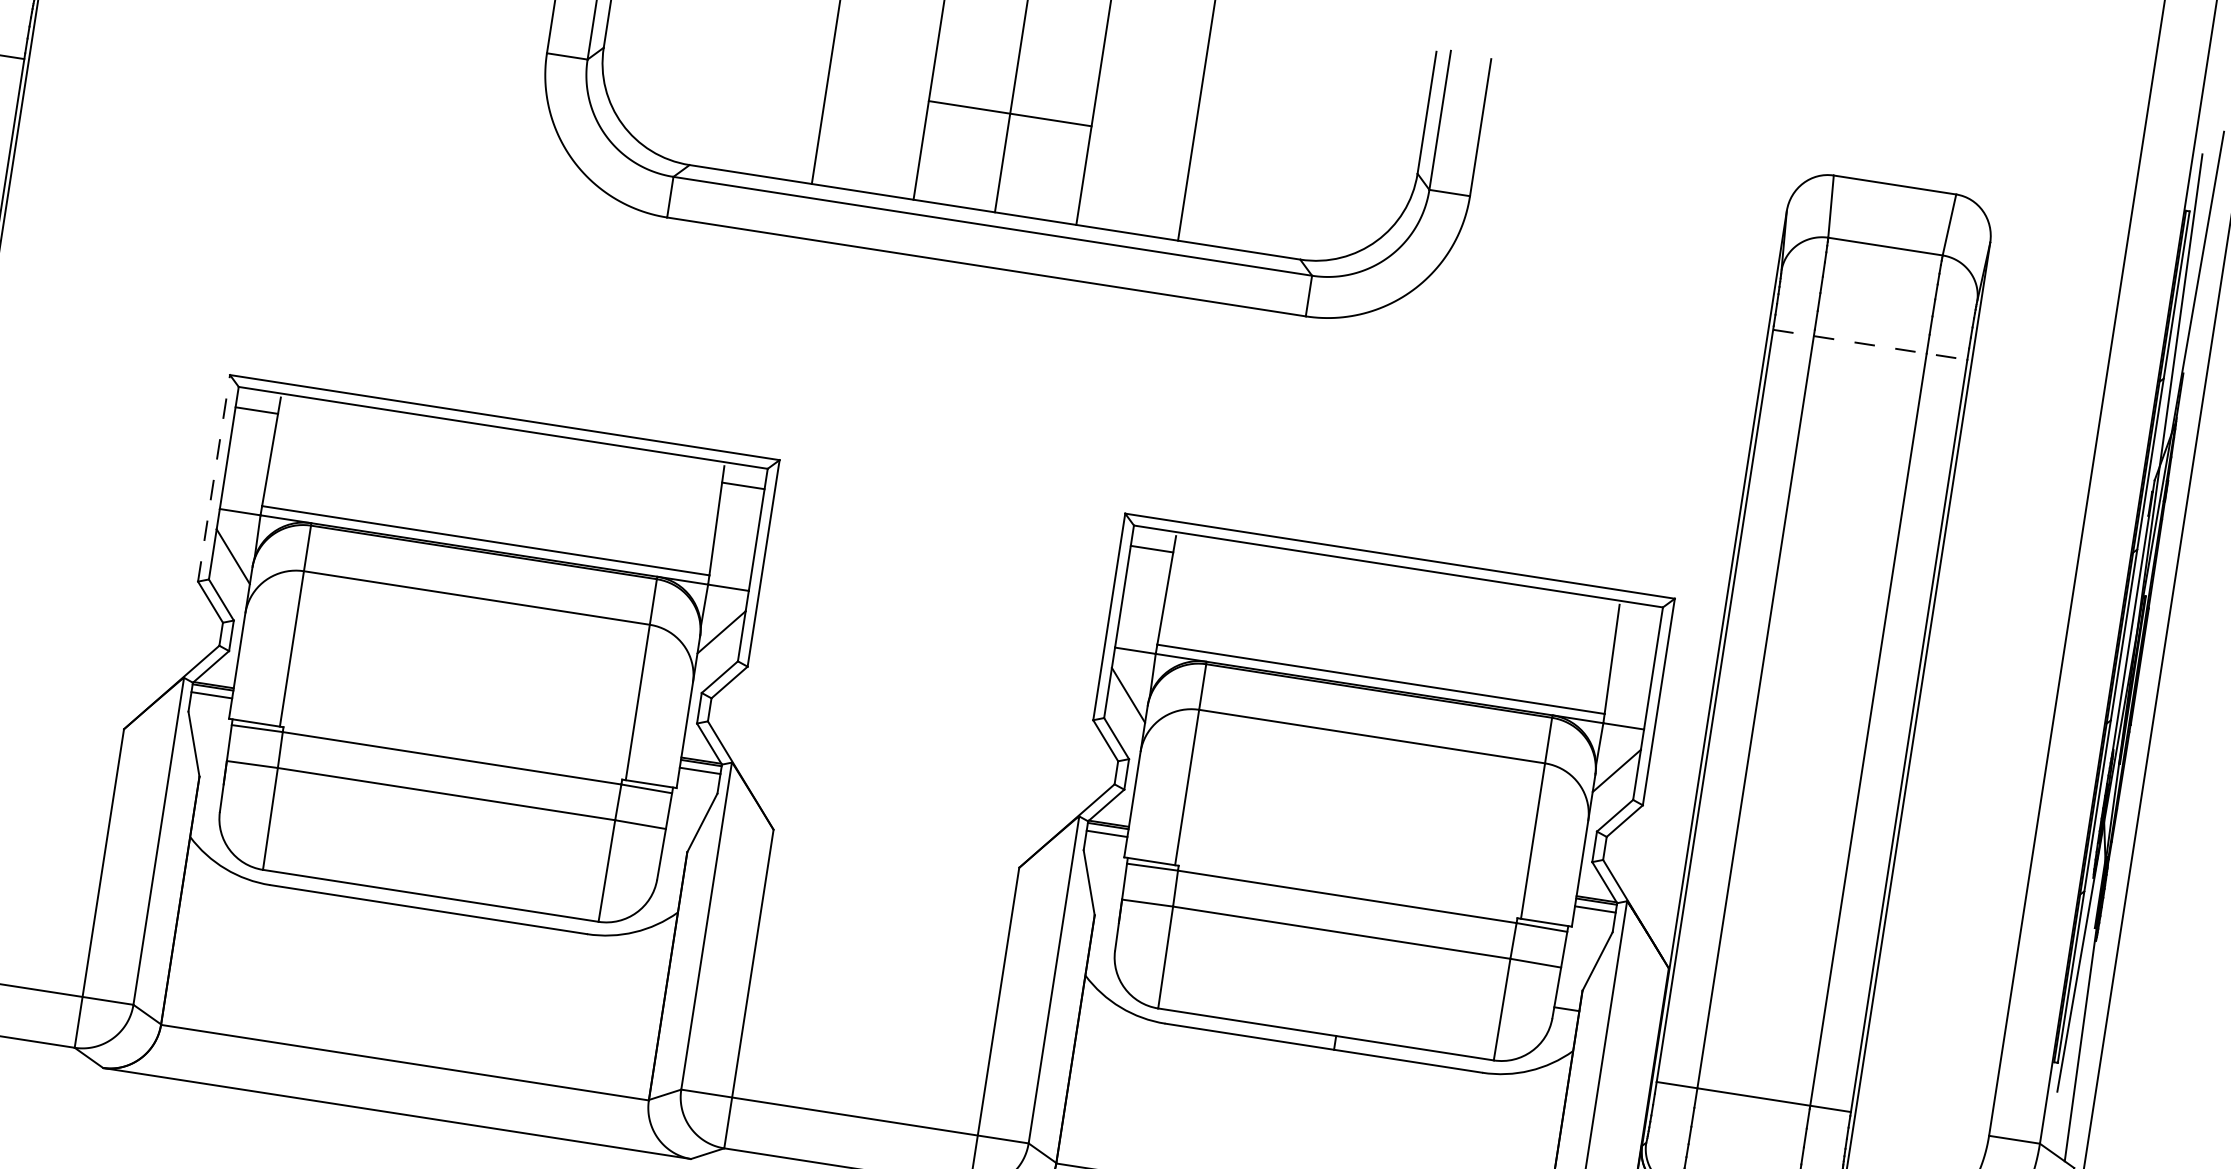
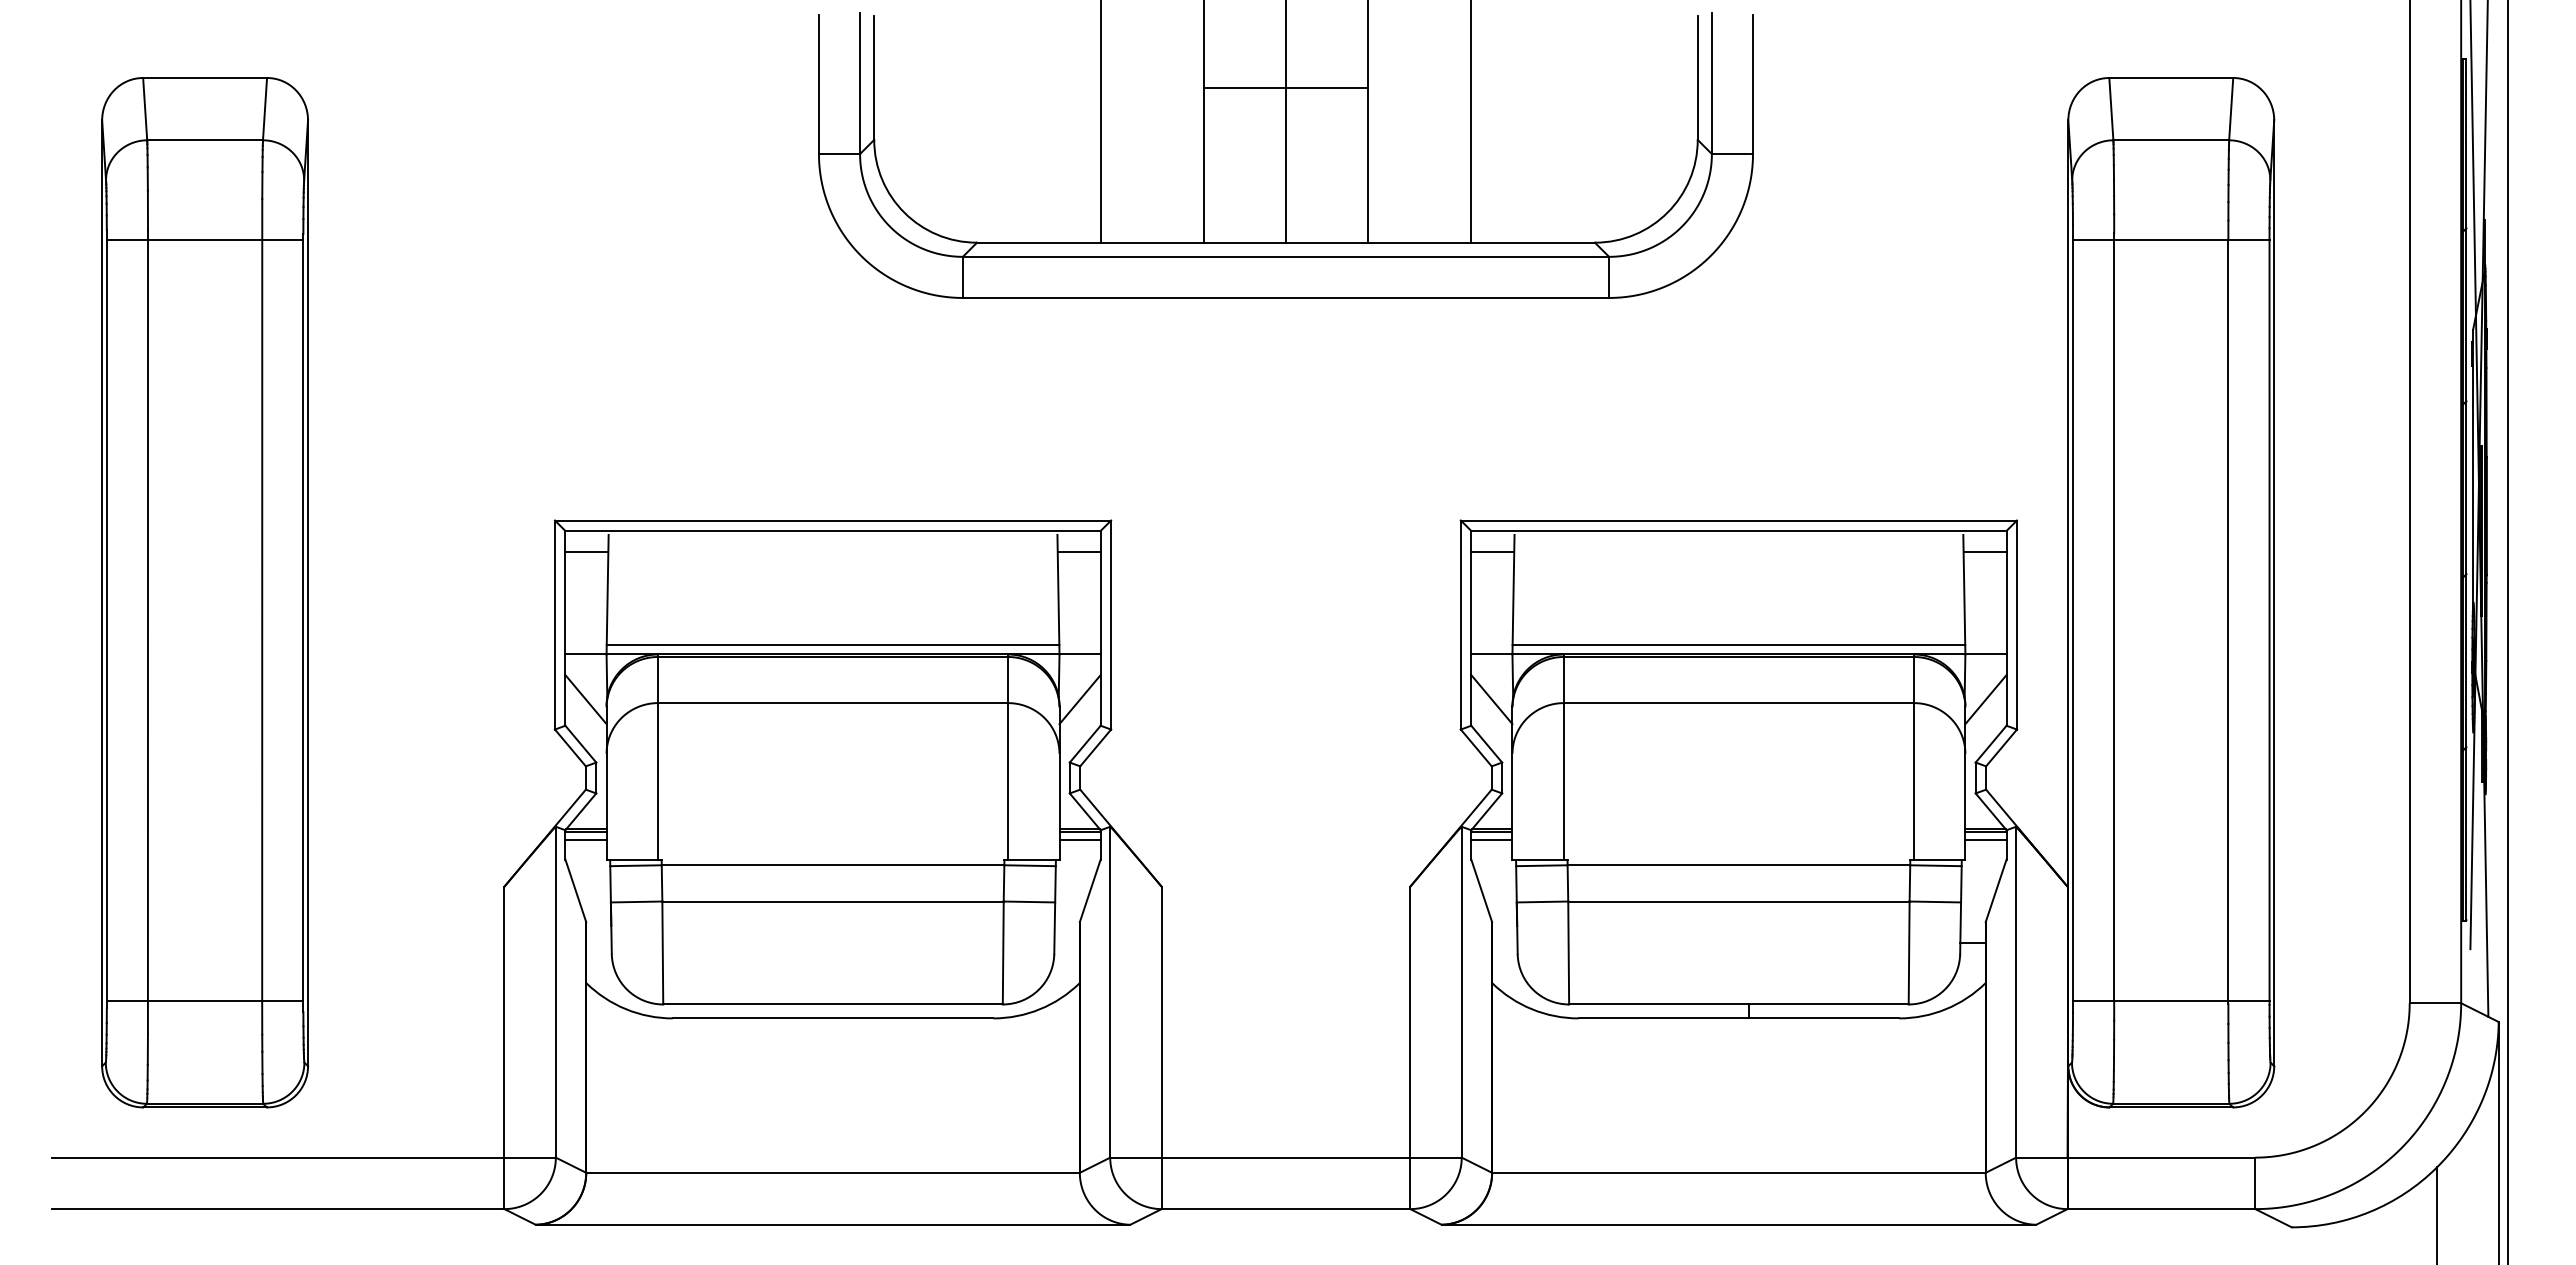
line: (1009, 113) -> (1285, 87), moved
line: (1870, 344) -> (2171, 239), dashed -> solid
line: (213, 478) -> (554, 625), dashed -> solid
line: (1638, 624) -> (1984, 551), added

